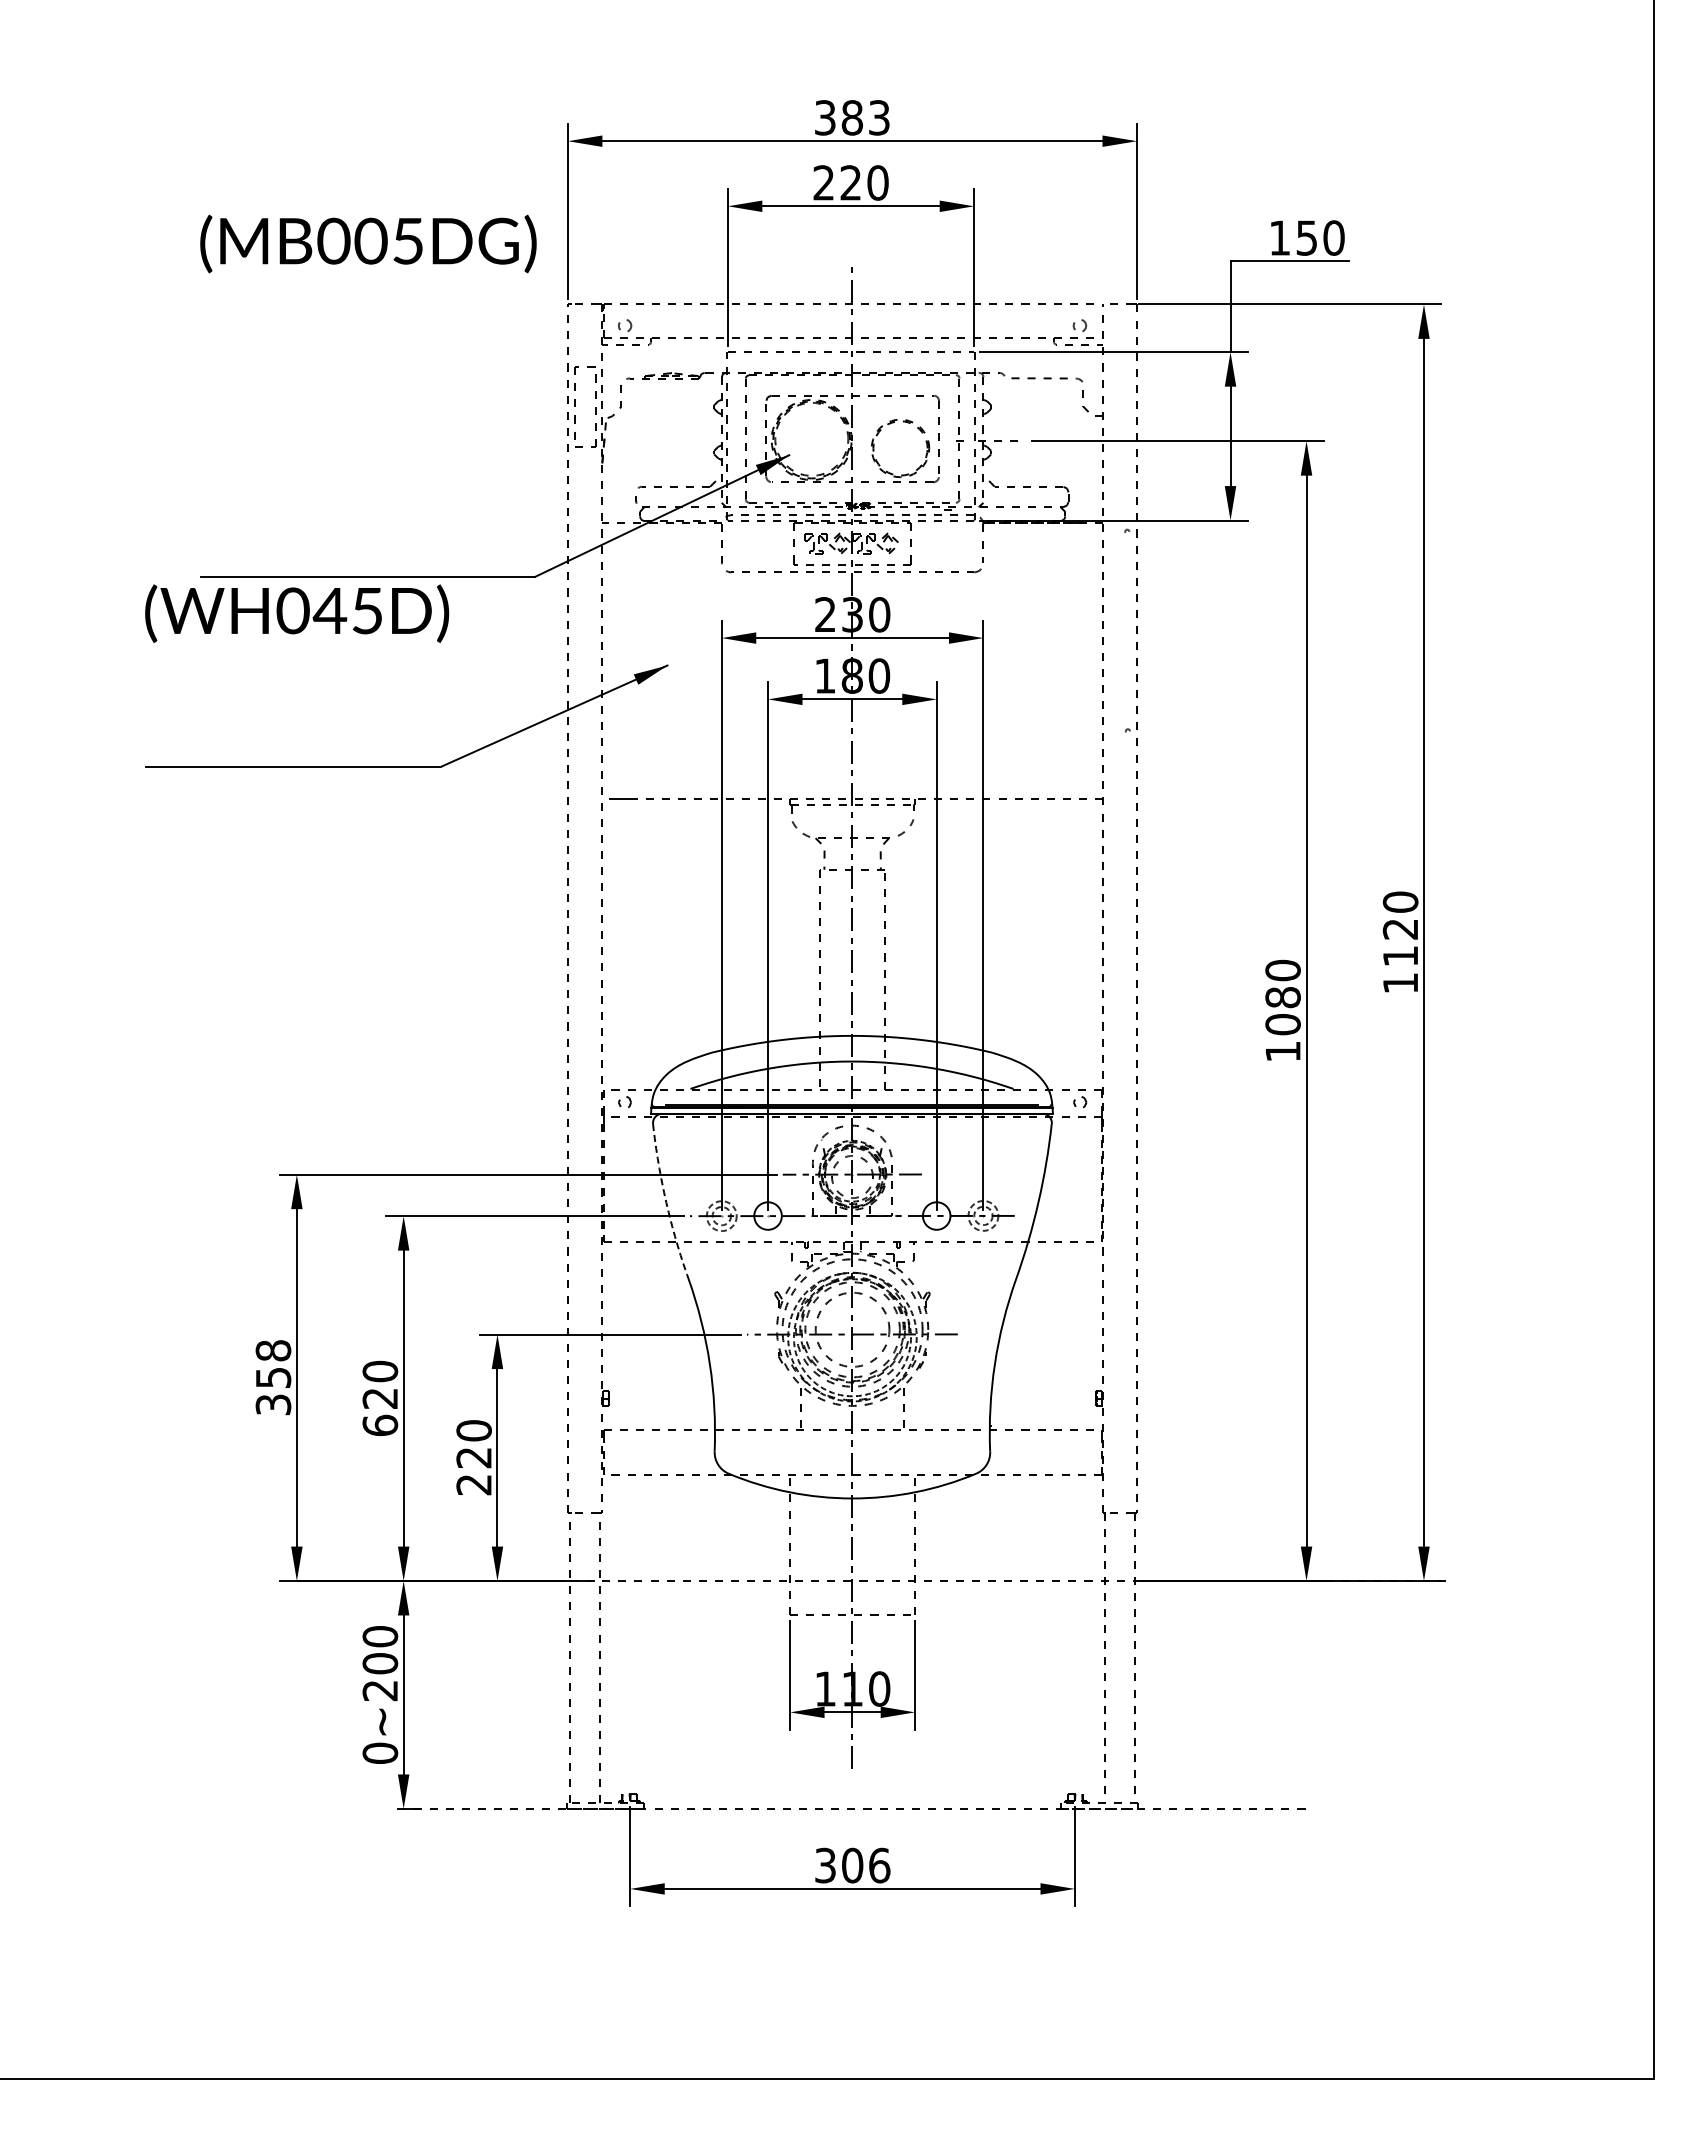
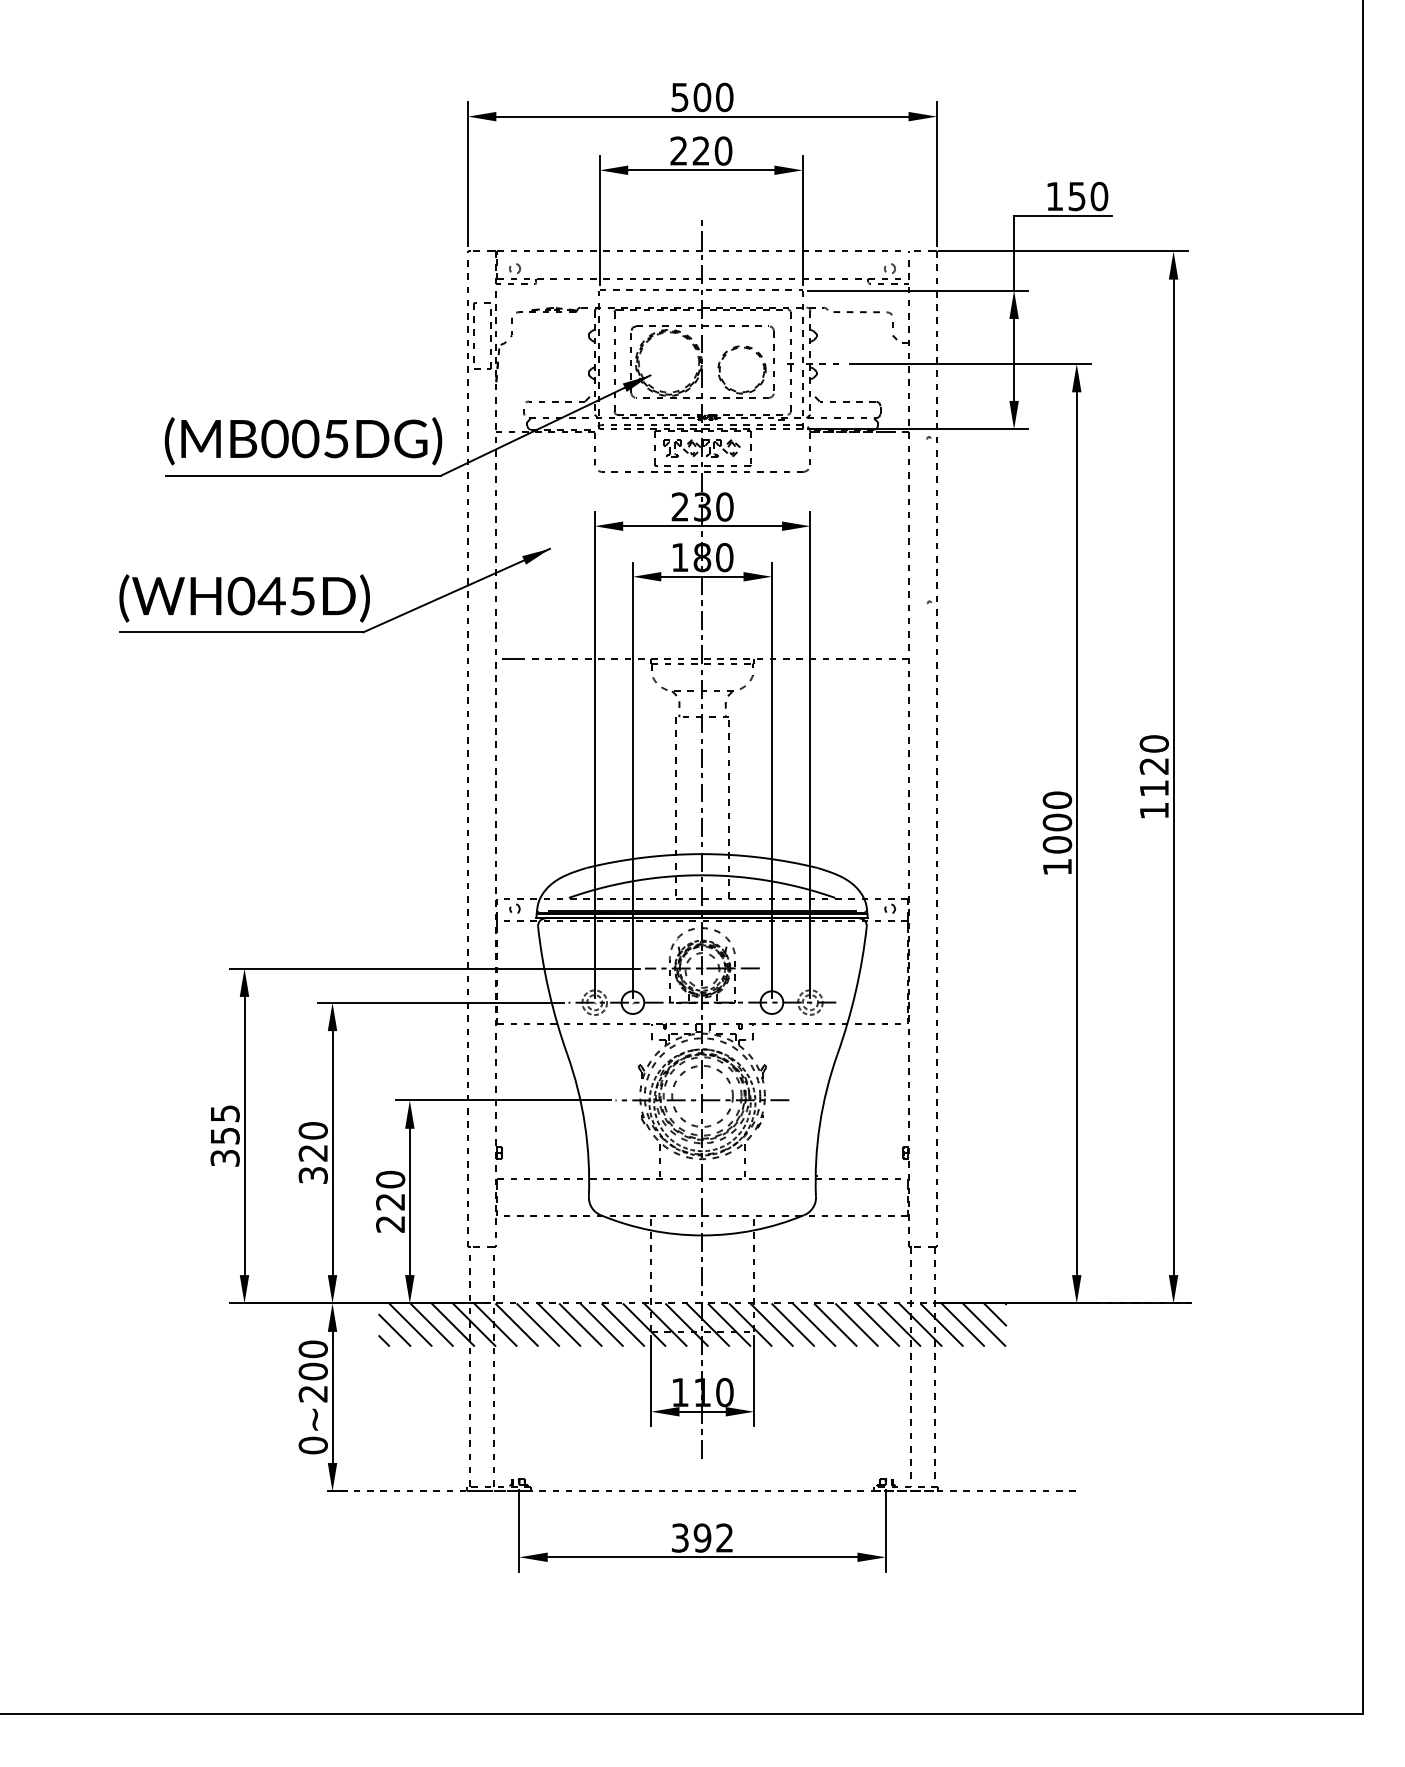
text: (852, 117) -> (702, 97), 383 -> 500
text: (368, 243) -> (303, 440), moved
text: (297, 613) -> (245, 598), moved
text: (1282, 997) -> (1056, 822), 1080 -> 1000
arc: (666, 1202) -> (549, 991), dashed -> solid
text: (273, 1350) -> (225, 1113), 358 -> 355
text: (380, 1425) -> (313, 1175), 620 -> 320
hatch: (840, 1607) -> (692, 1325), added
text: (865, 1865) -> (713, 1537), 306 -> 392

